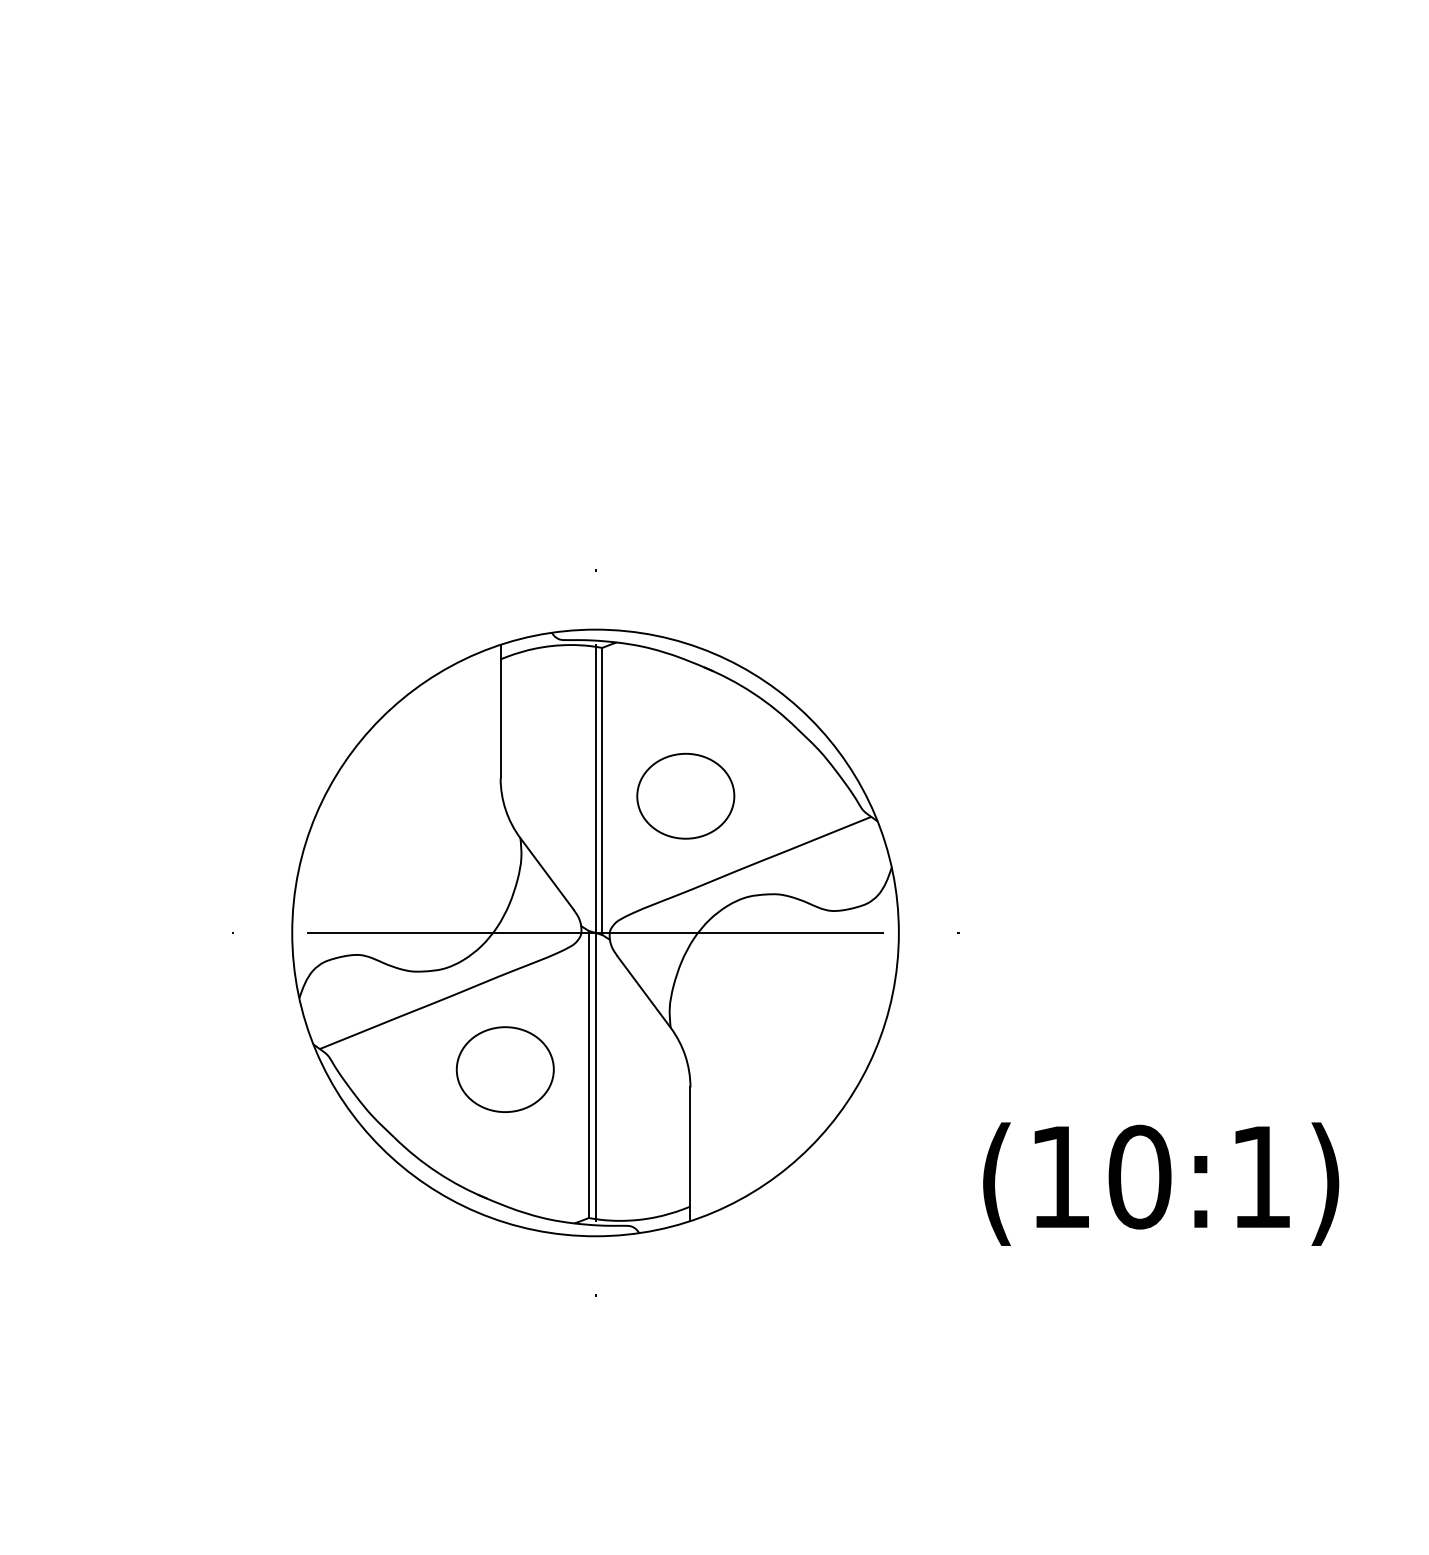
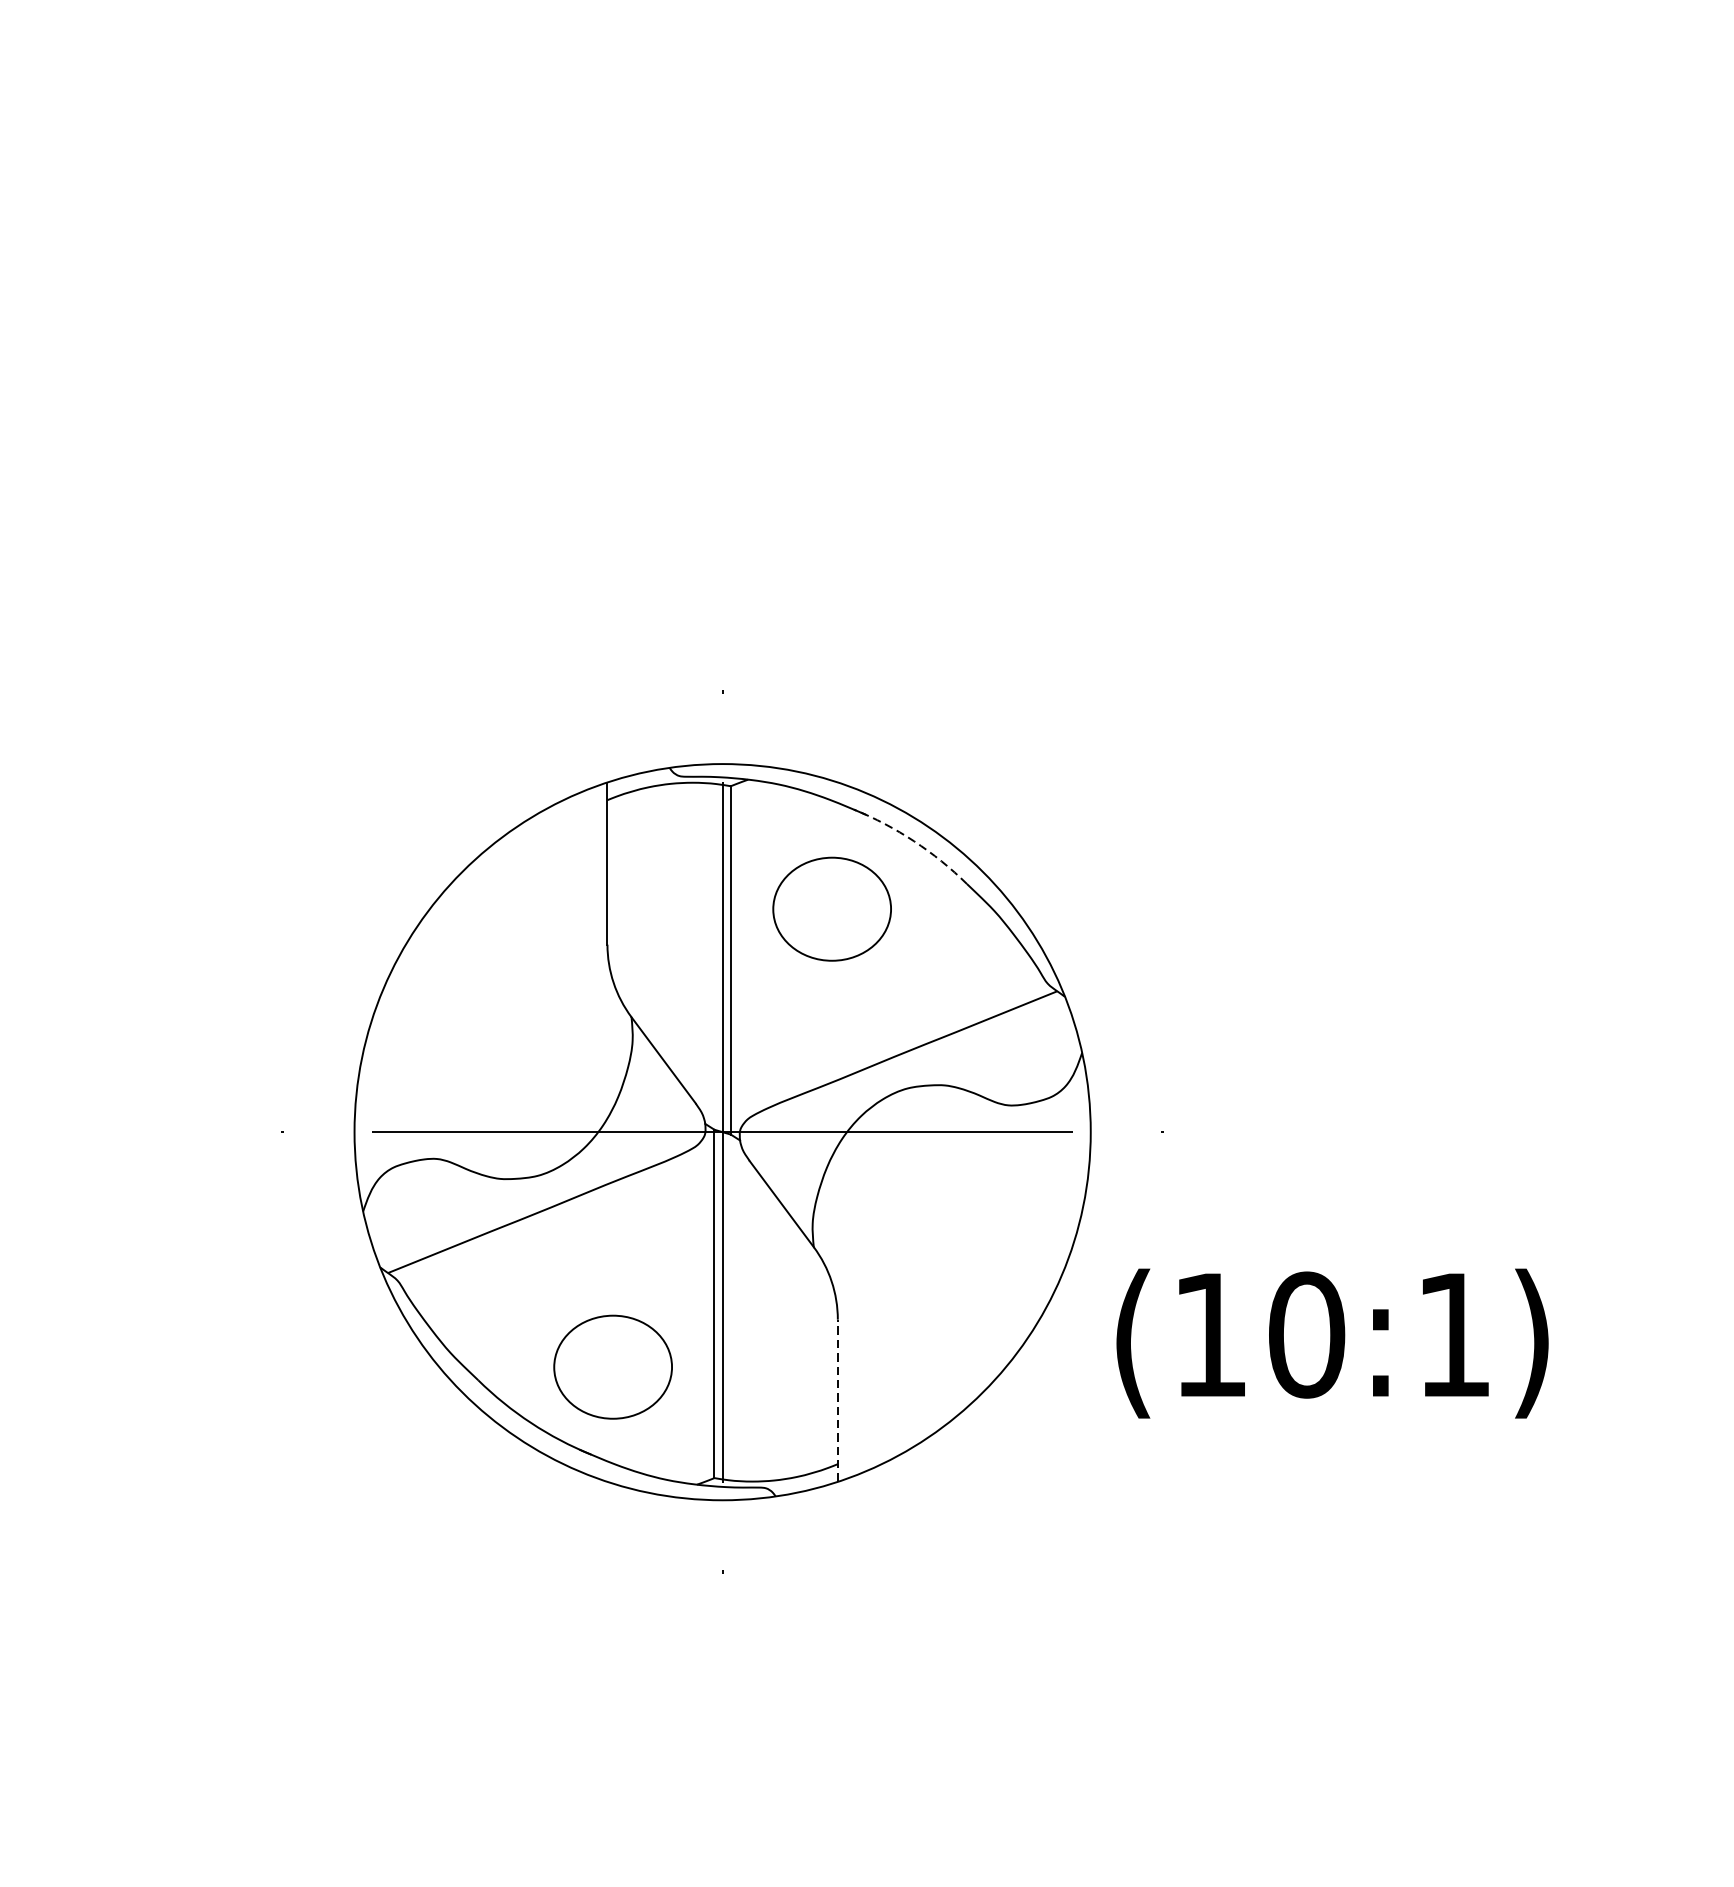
arc: (753, 693) -> (914, 841), solid -> dashed
part: (685, 795) -> (831, 908), moved
part: (504, 1069) -> (612, 1367), moved
line: (690, 1154) -> (837, 1401), solid -> dashed
text: (1161, 1183) -> (1333, 1342), moved

